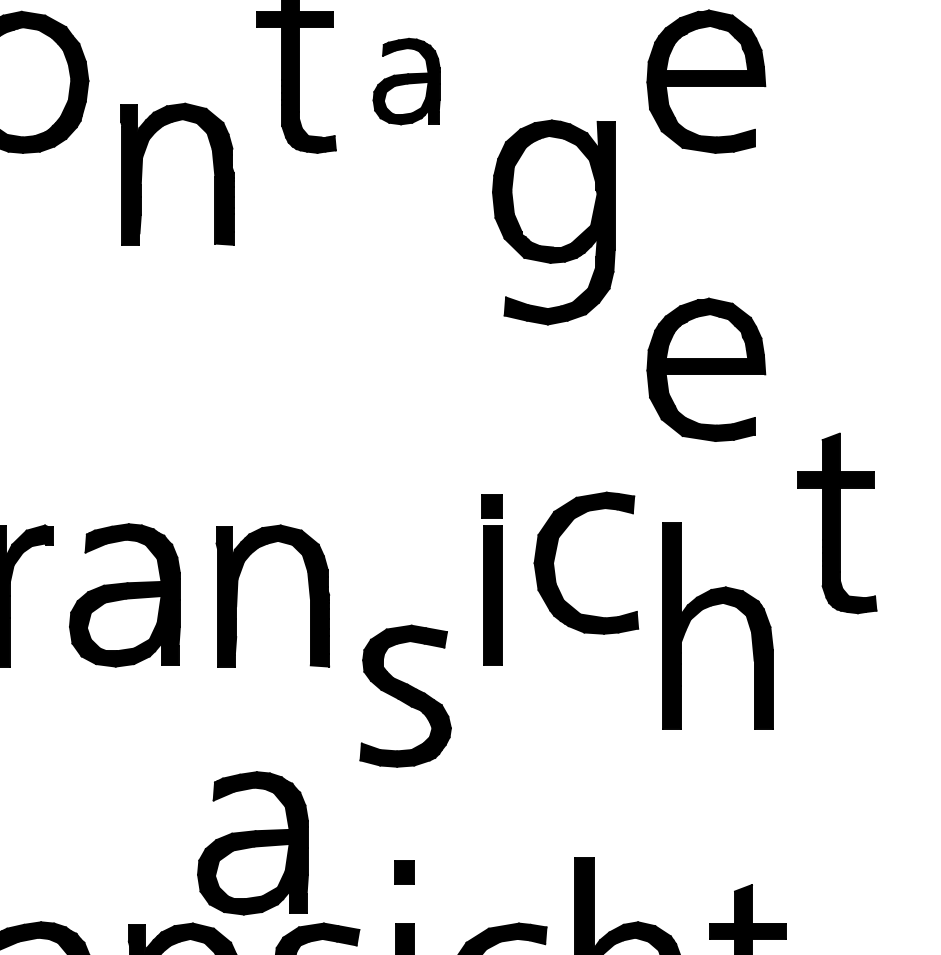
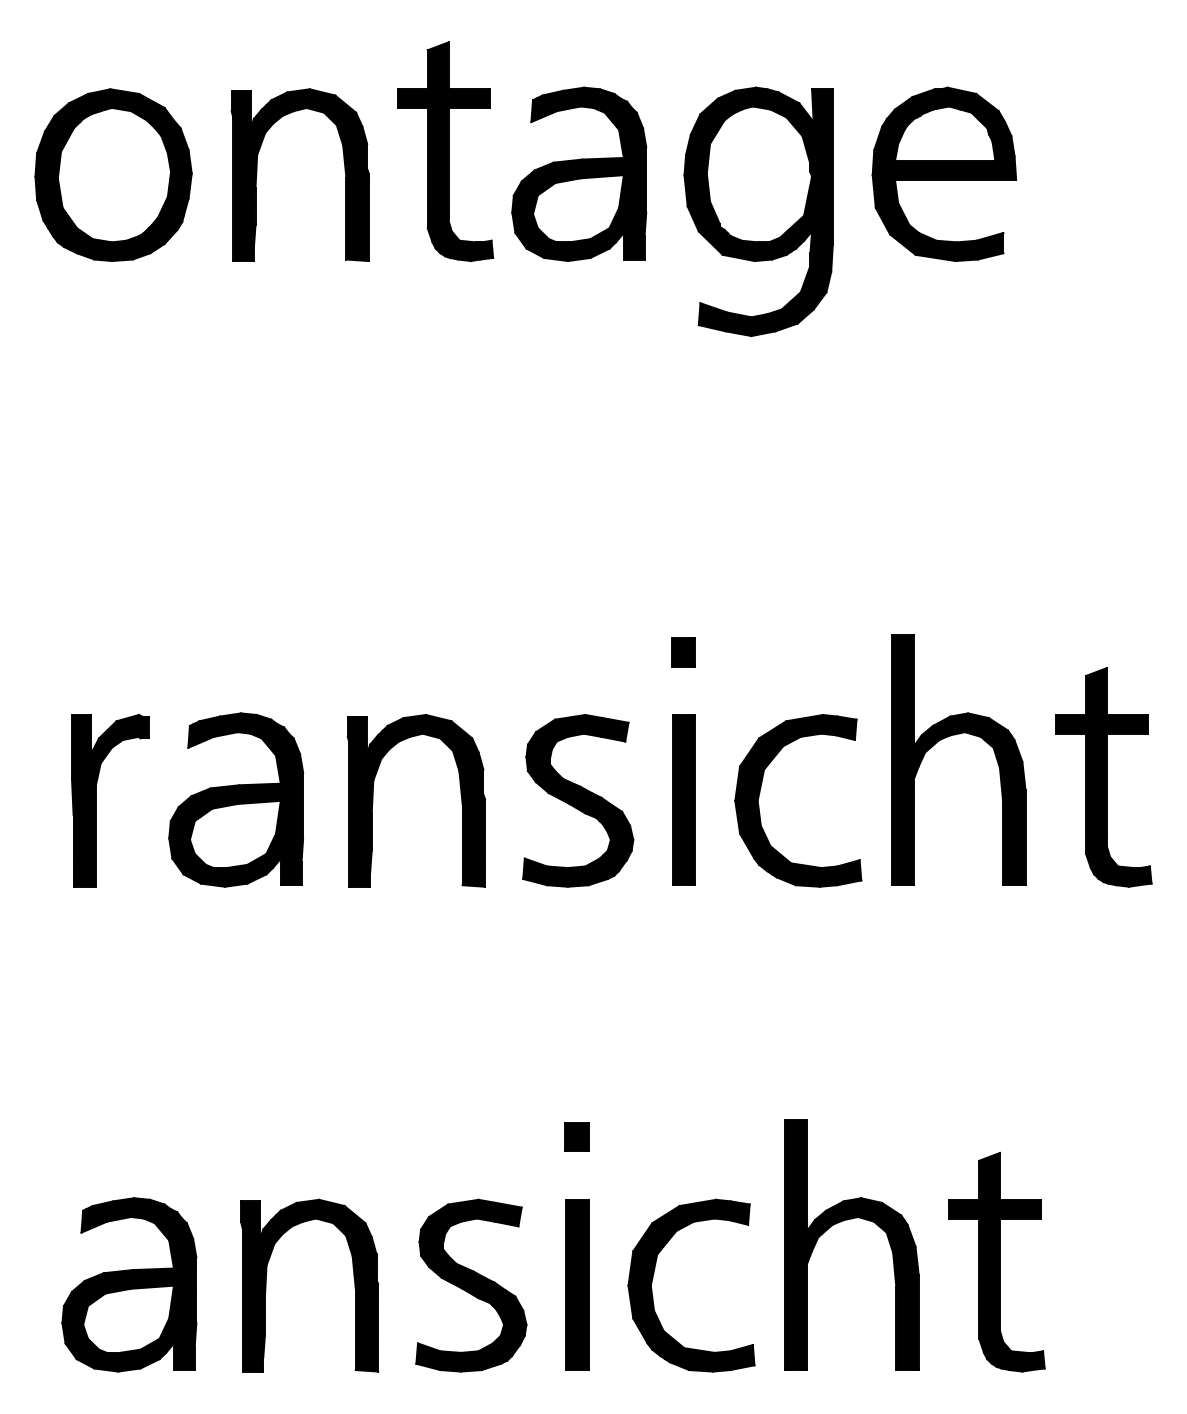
part: (406, 80) -> (579, 173), size x1.67
part: (142, 173) -> (257, 174), moved
part: (553, 222) -> (758, 211), moved
part: (706, 369) -> (944, 524), removed
part: (492, 506) -> (683, 652), moved
part: (836, 523) -> (1103, 777), moved
part: (555, 557) -> (760, 793), moved
part: (709, 607) -> (948, 737), moved
part: (405, 695) -> (578, 800), moved
part: (253, 842) -> (392, 1101), removed

